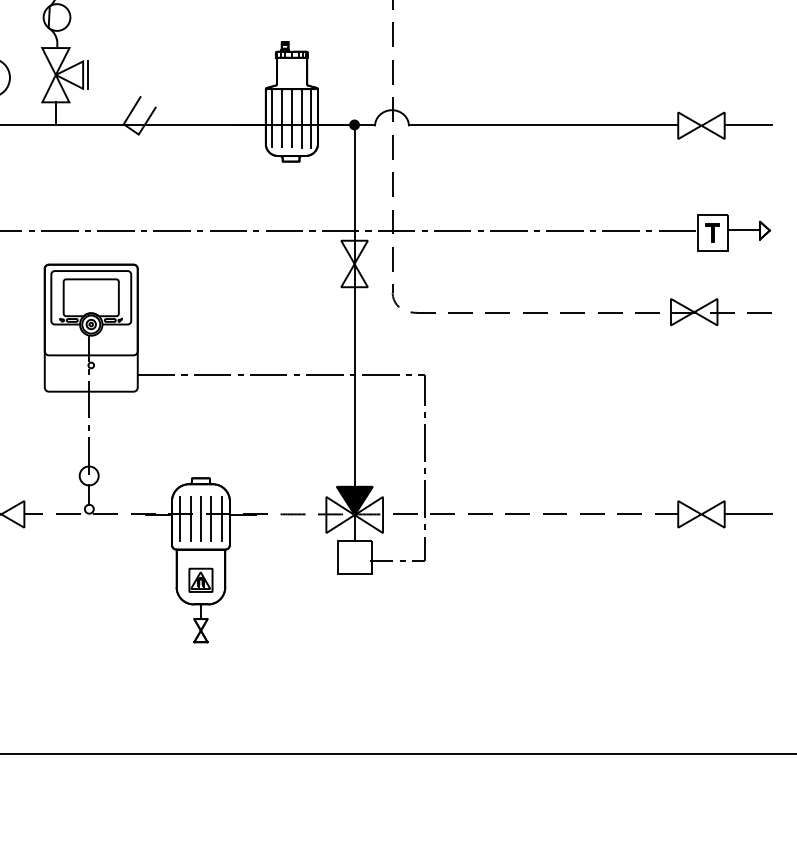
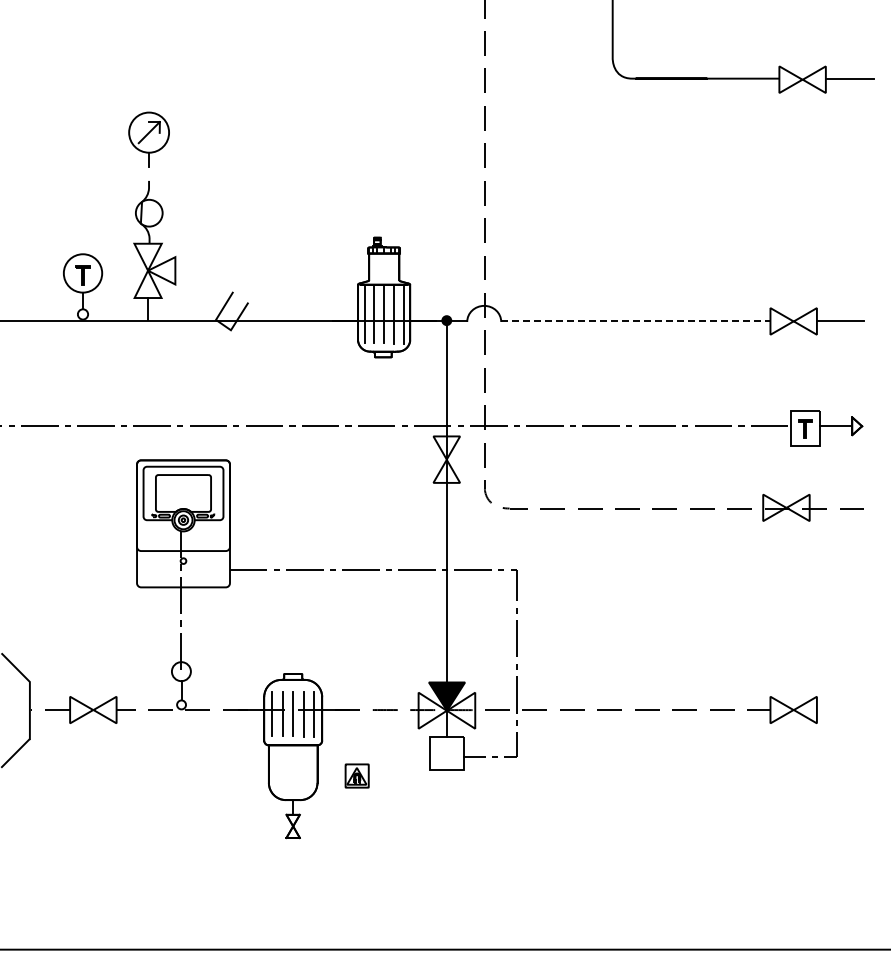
line: (88, 74) -> (180, 270), removed
line: (544, 124) -> (636, 320), solid -> dashed
line: (748, 514) -> (840, 710), removed
part: (200, 579) -> (356, 775), moved

